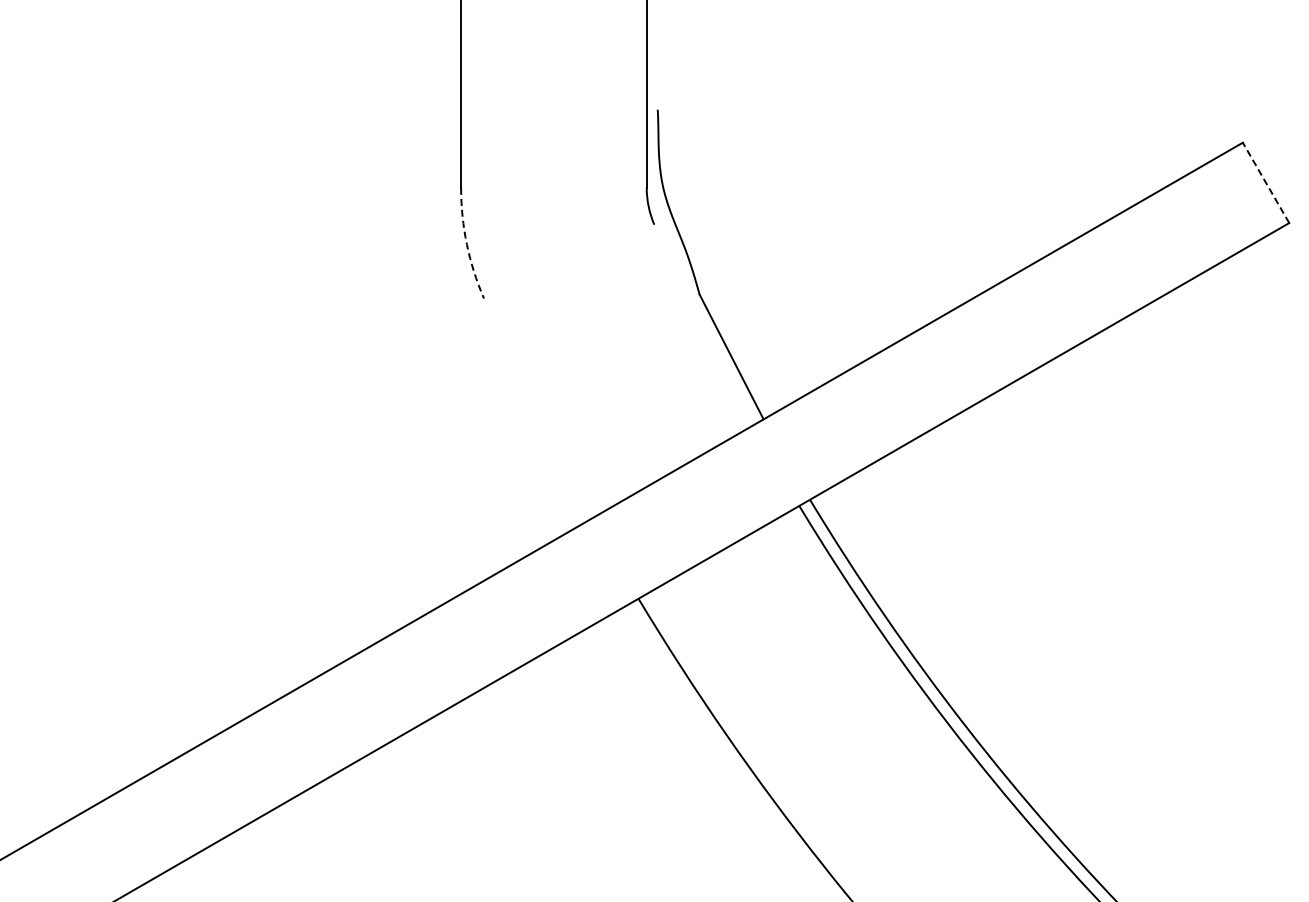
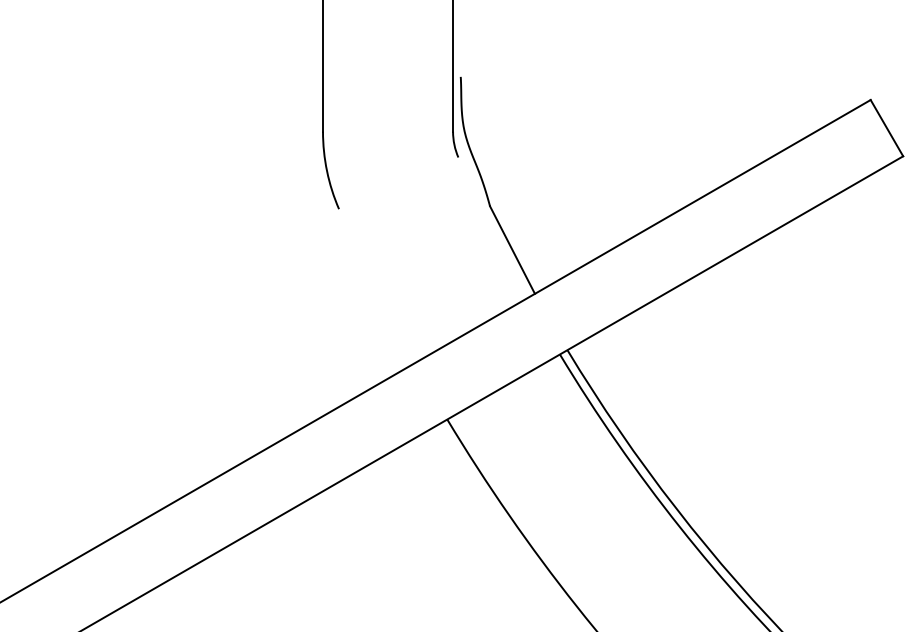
line: (1265, 182) -> (886, 127), dashed -> solid
arc: (466, 244) -> (326, 171), dashed -> solid

